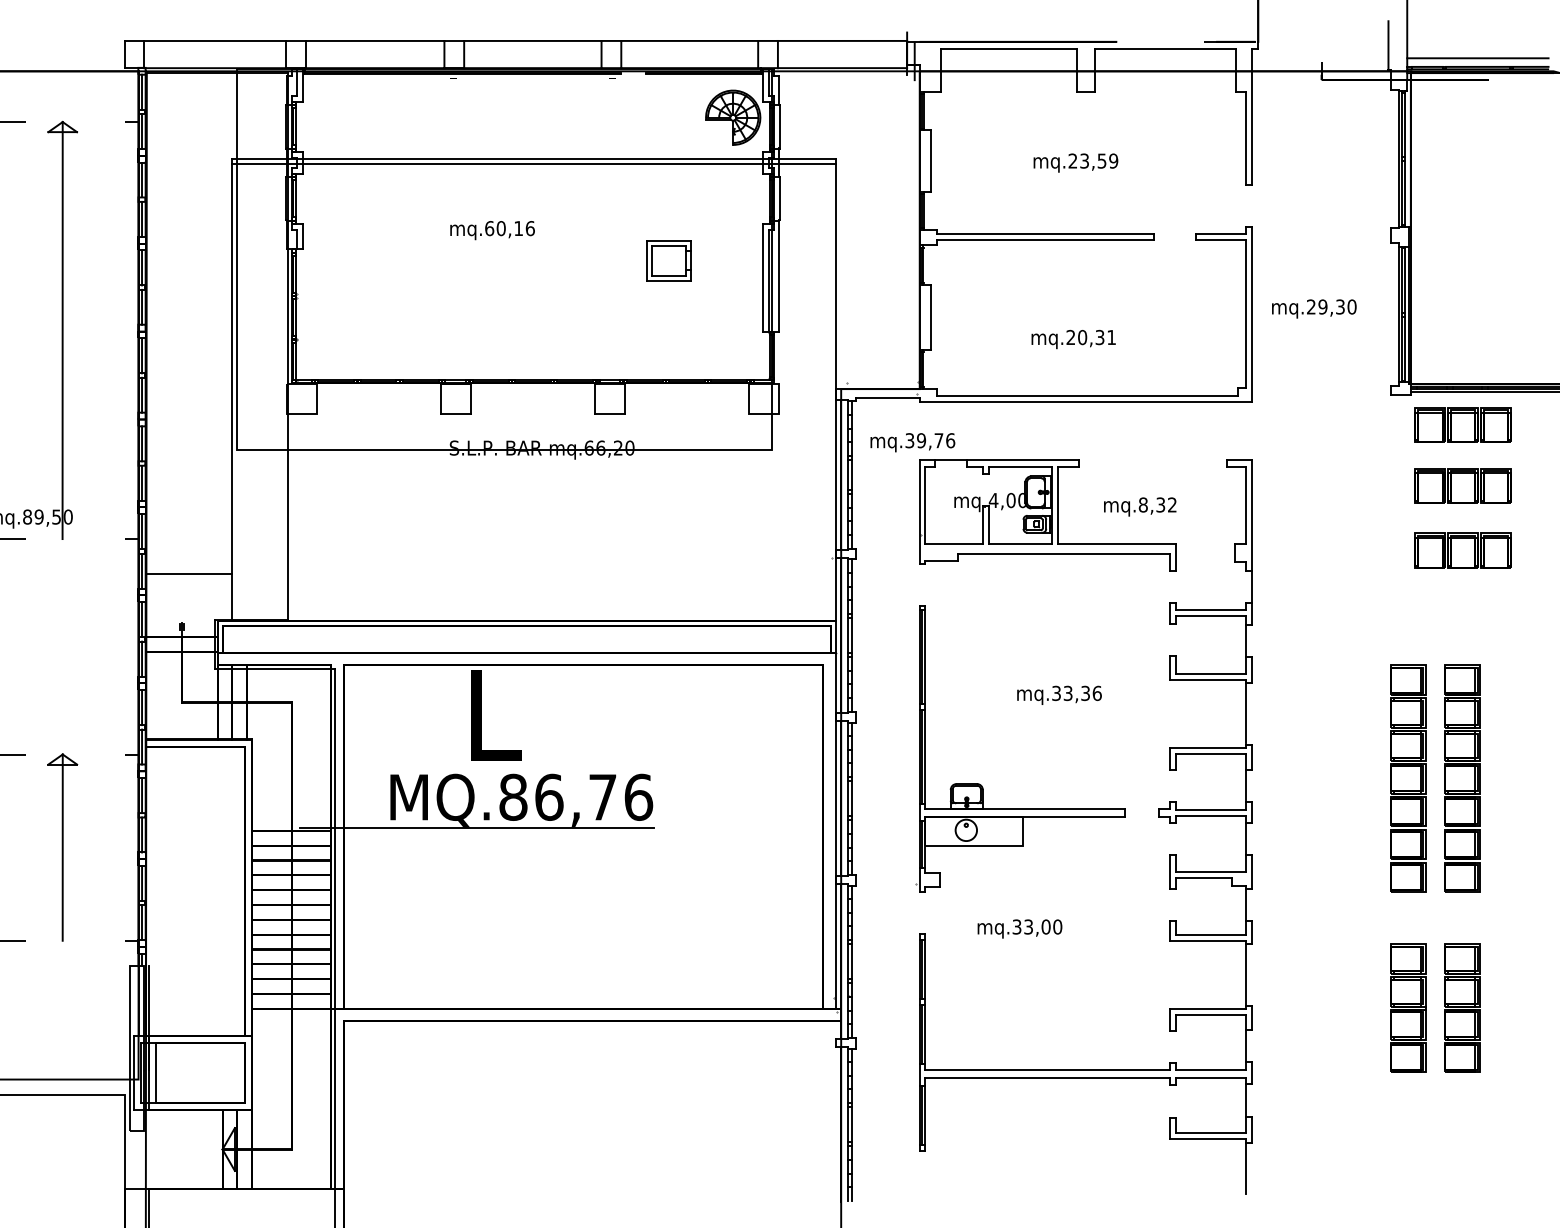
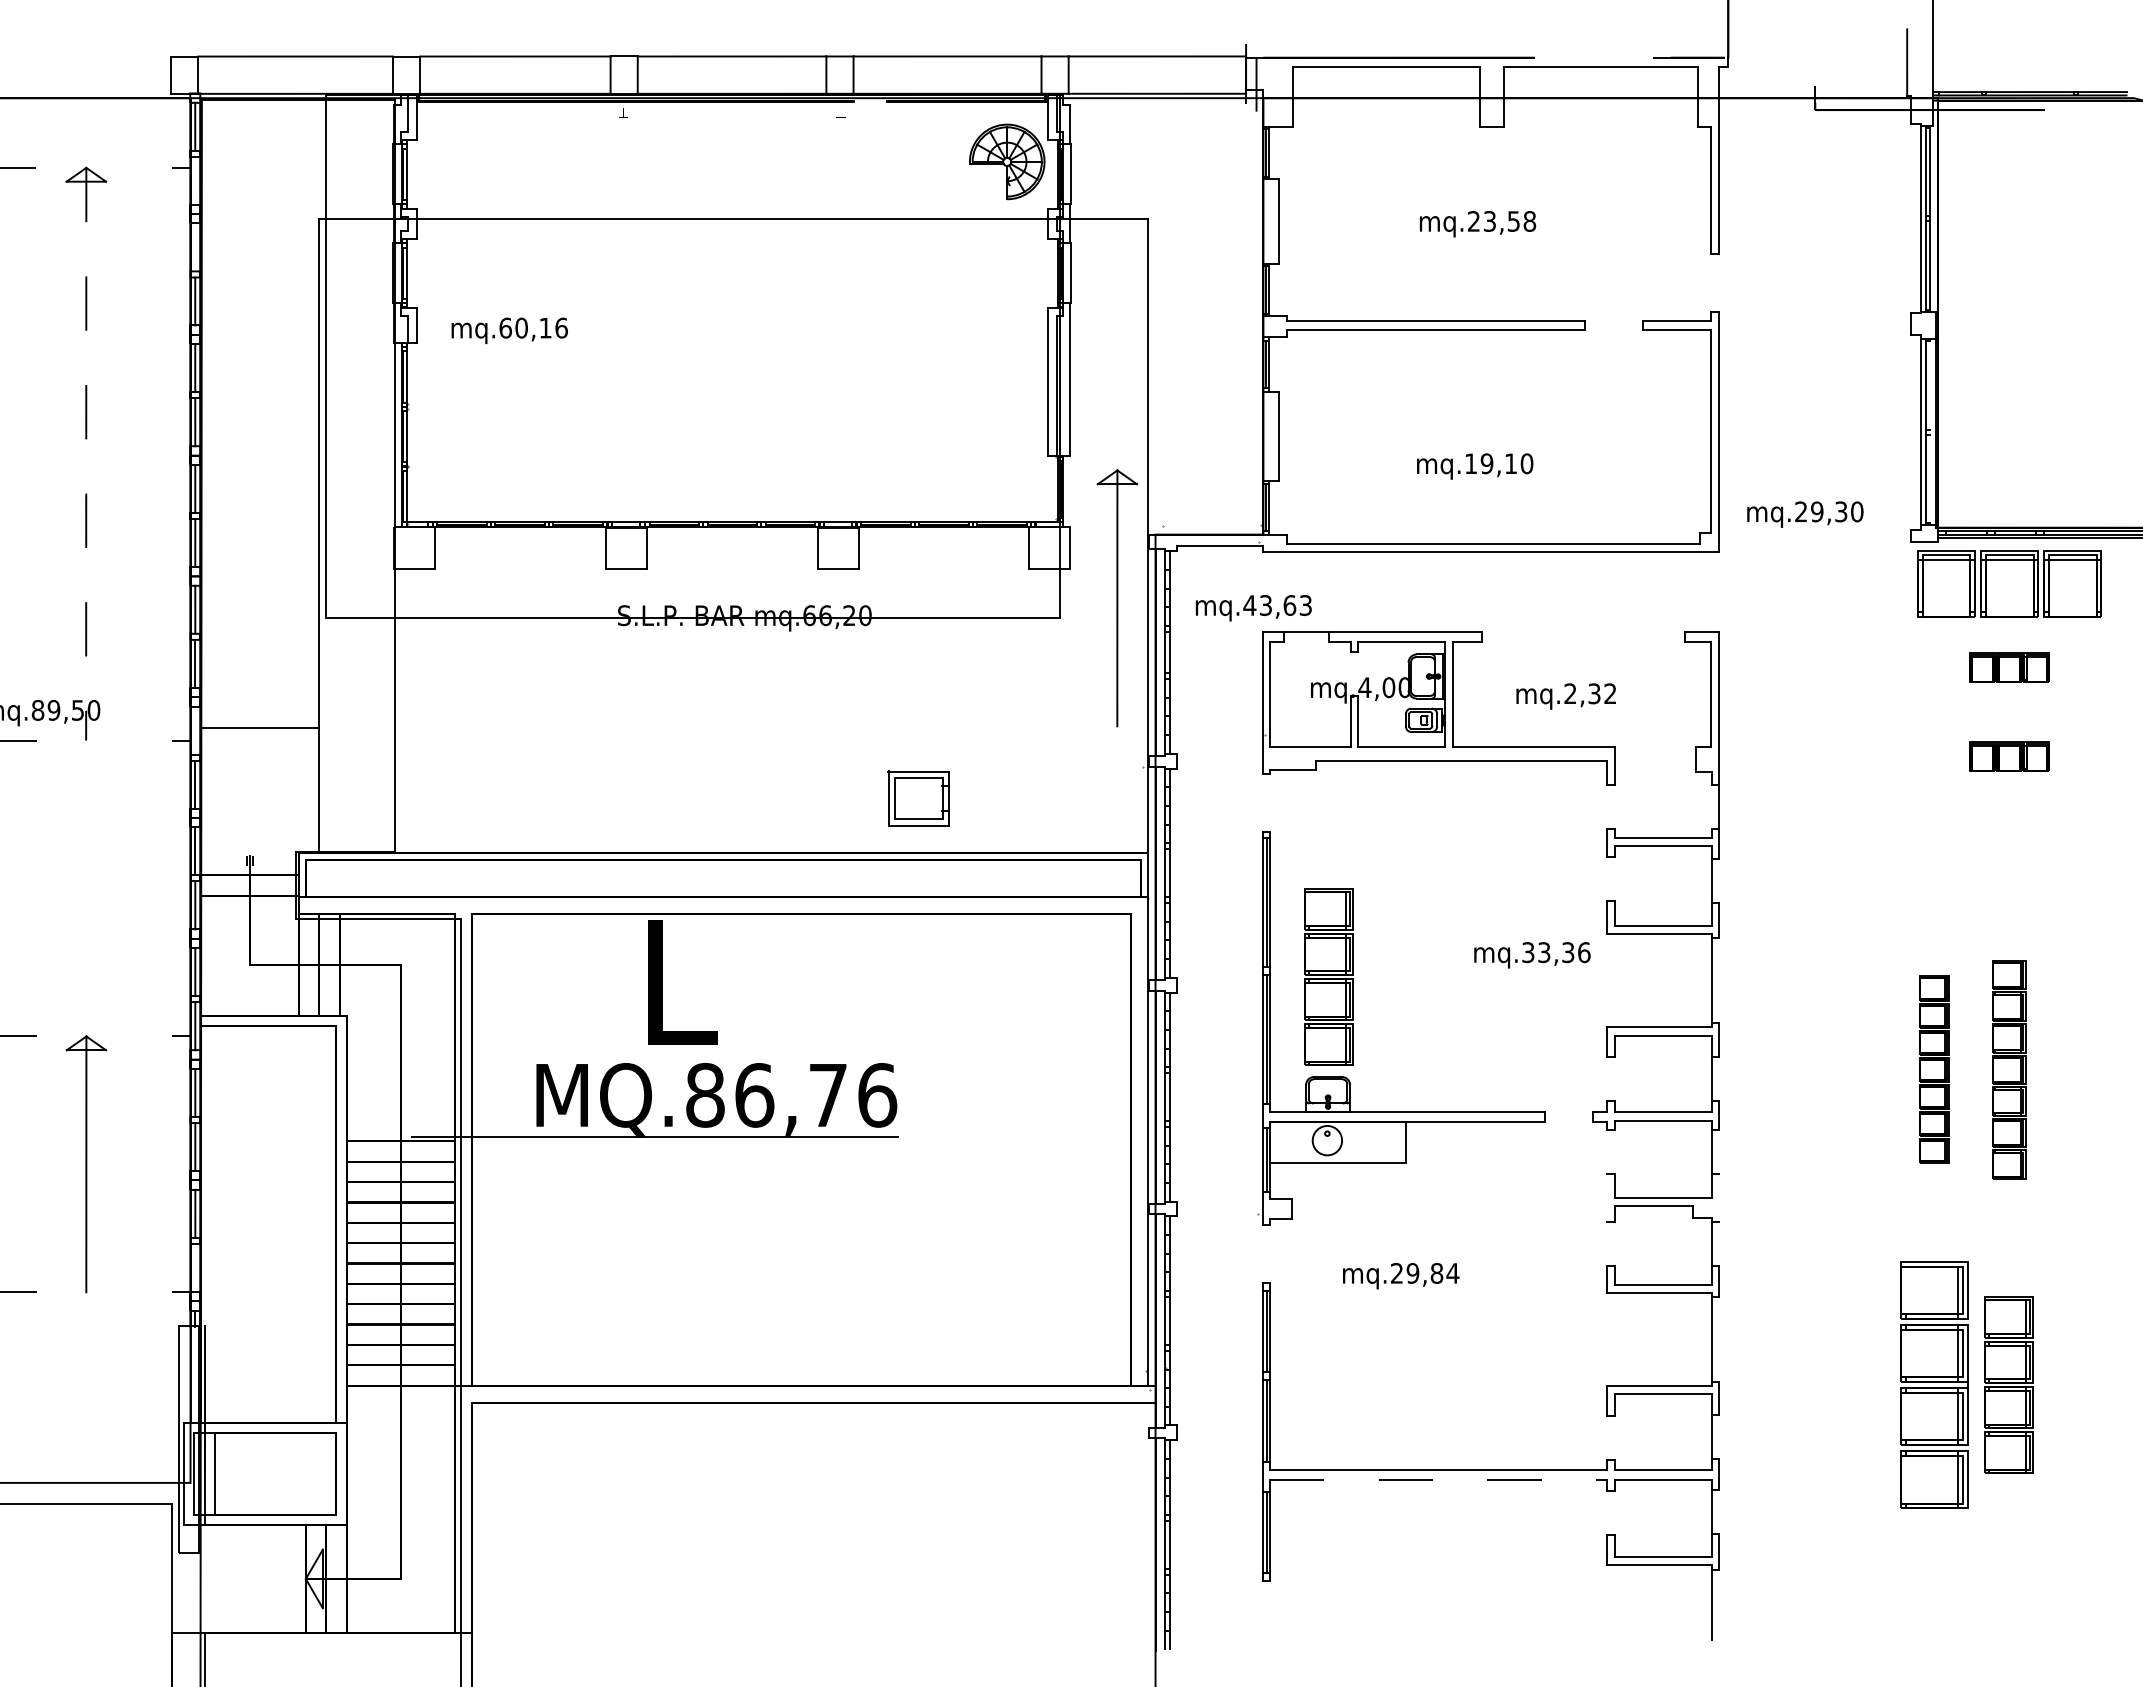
line: (1477, 58) -> (2029, 80), removed
line: (142, 131) -> (195, 180), removed
text: (1113, 161) -> (1529, 221), mq.23,59 -> mq.23,58
line: (533, 164) -> (733, 225), removed
line: (142, 180) -> (195, 247), removed
text: (492, 230) -> (509, 330), moved
part: (668, 260) -> (918, 798), moved
text: (1314, 308) -> (1805, 514), moved
line: (1405, 314) -> (1930, 432), removed
line: (62, 330) -> (86, 454), solid -> dashed
text: (1091, 337) -> (1499, 463), mq.20,31 -> mq.19,10
part: (1462, 424) -> (2009, 583), size x1.4
part: (813, 435) -> (1117, 598), added
text: (929, 440) -> (1277, 605), mq.39,76 -> mq.43,63
part: (1462, 485) -> (2009, 667), size x0.6
text: (1143, 504) -> (1570, 693), mq.8,32 -> mq.2,32
line: (142, 531) -> (195, 730), removed
part: (1462, 550) -> (2009, 756), size x0.6
line: (188, 573) -> (259, 728), moved
text: (1059, 695) -> (1532, 955), moved
part: (967, 710) -> (1328, 976), added
part: (1408, 778) -> (1934, 1069), size x0.6
part: (1462, 778) -> (2008, 1069), size x0.7
line: (1170, 871) -> (1607, 1197), removed
line: (1251, 871) -> (1719, 1197), removed
line: (142, 922) -> (195, 1267), removed
text: (1037, 927) -> (1425, 1273), mq.33,00 -> mq.29,84
part: (1408, 1007) -> (1934, 1384), size x1.4
line: (1047, 1077) -> (1438, 1480), solid -> dashed

